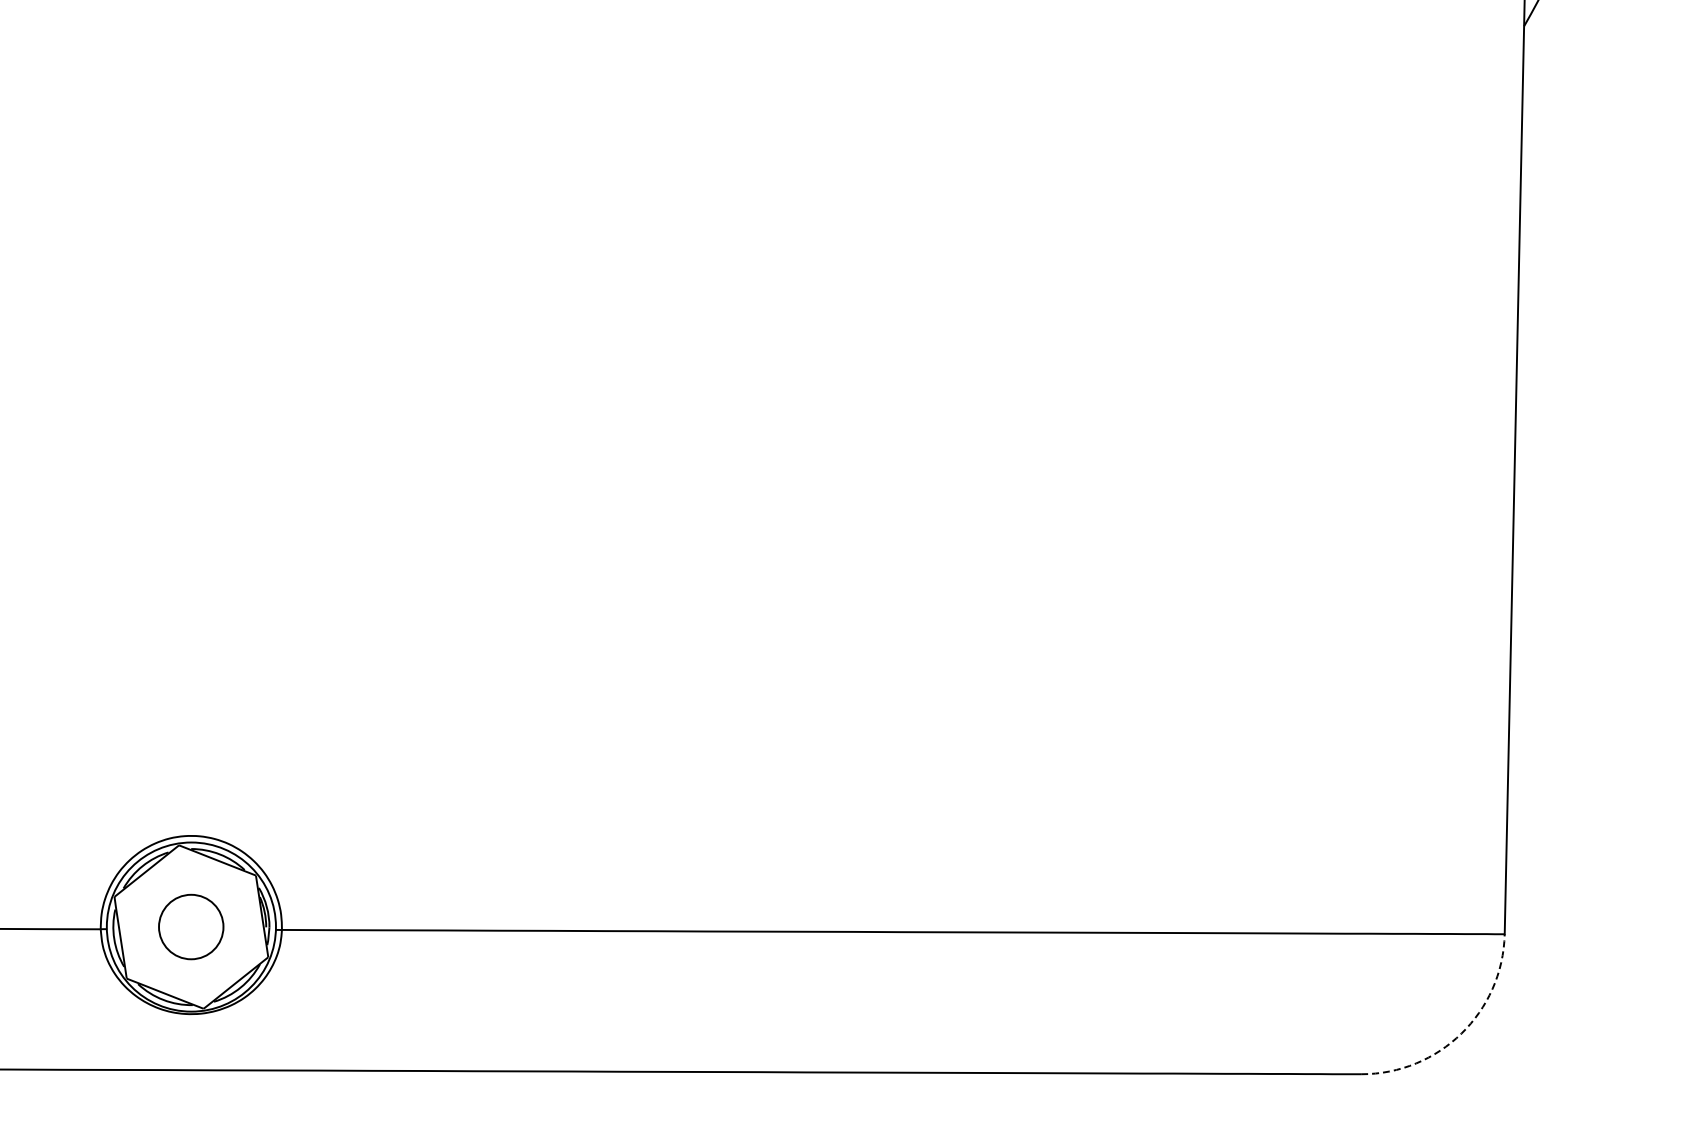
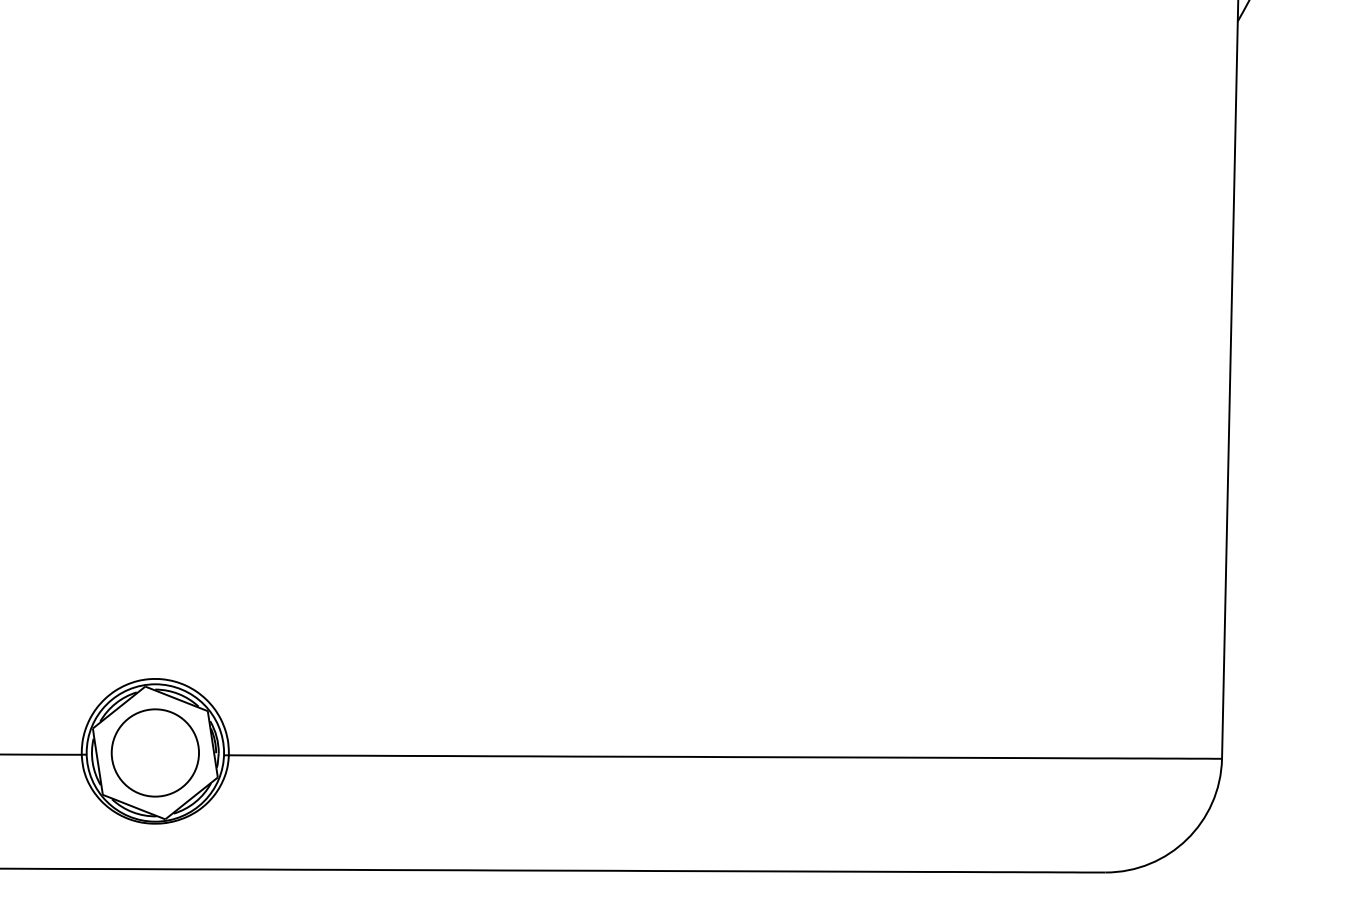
circle: (190, 926) -> (154, 752), size x1.67
arc: (1461, 1033) -> (1186, 839), dashed -> solid

